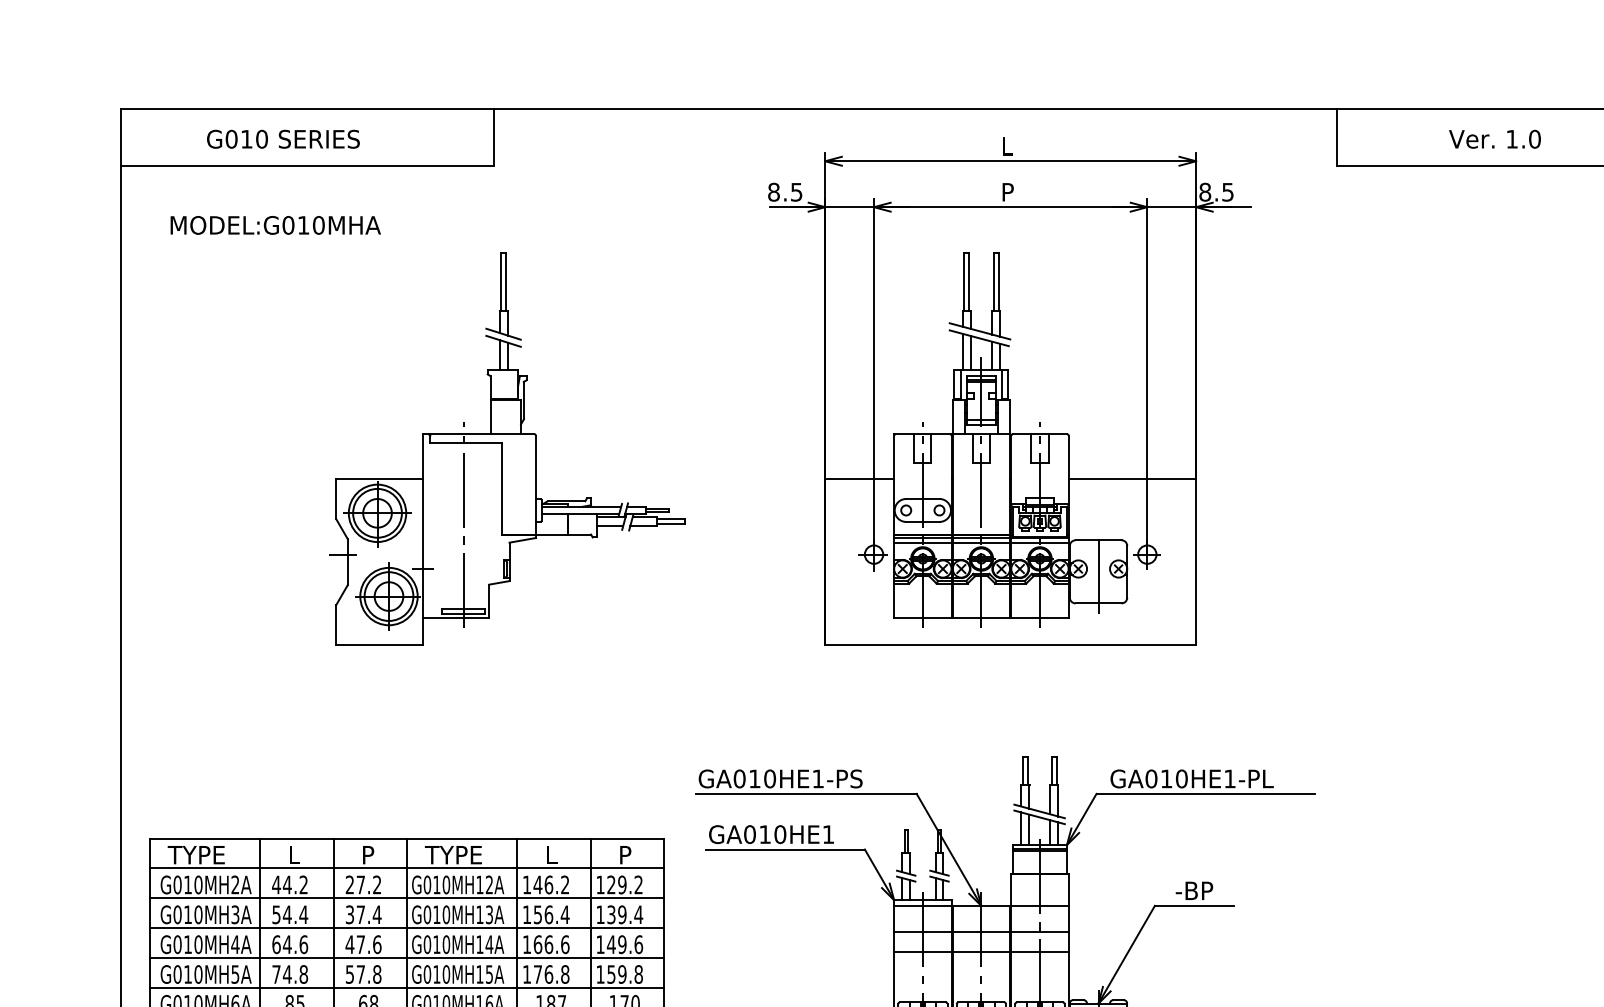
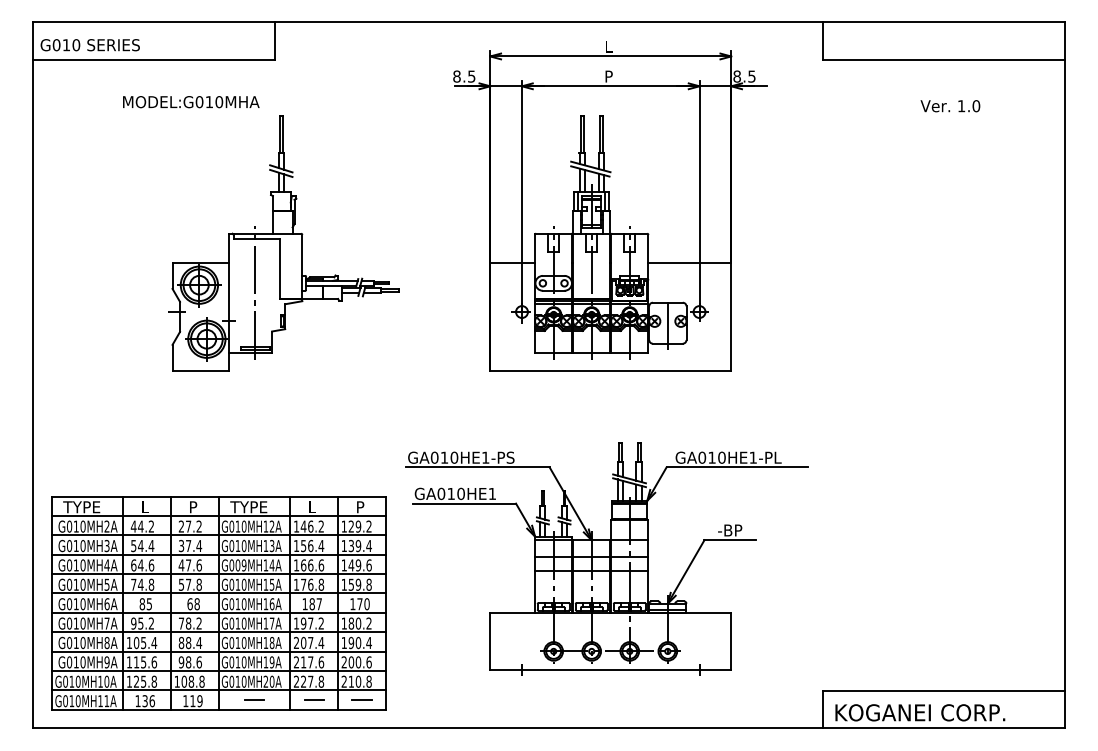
text: (282, 139) -> (89, 45), moved
text: (1495, 139) -> (950, 106), moved
text: (276, 225) -> (191, 102), moved
text: (440, 944) -> (240, 565), G010MH14A -> G009MH14A

